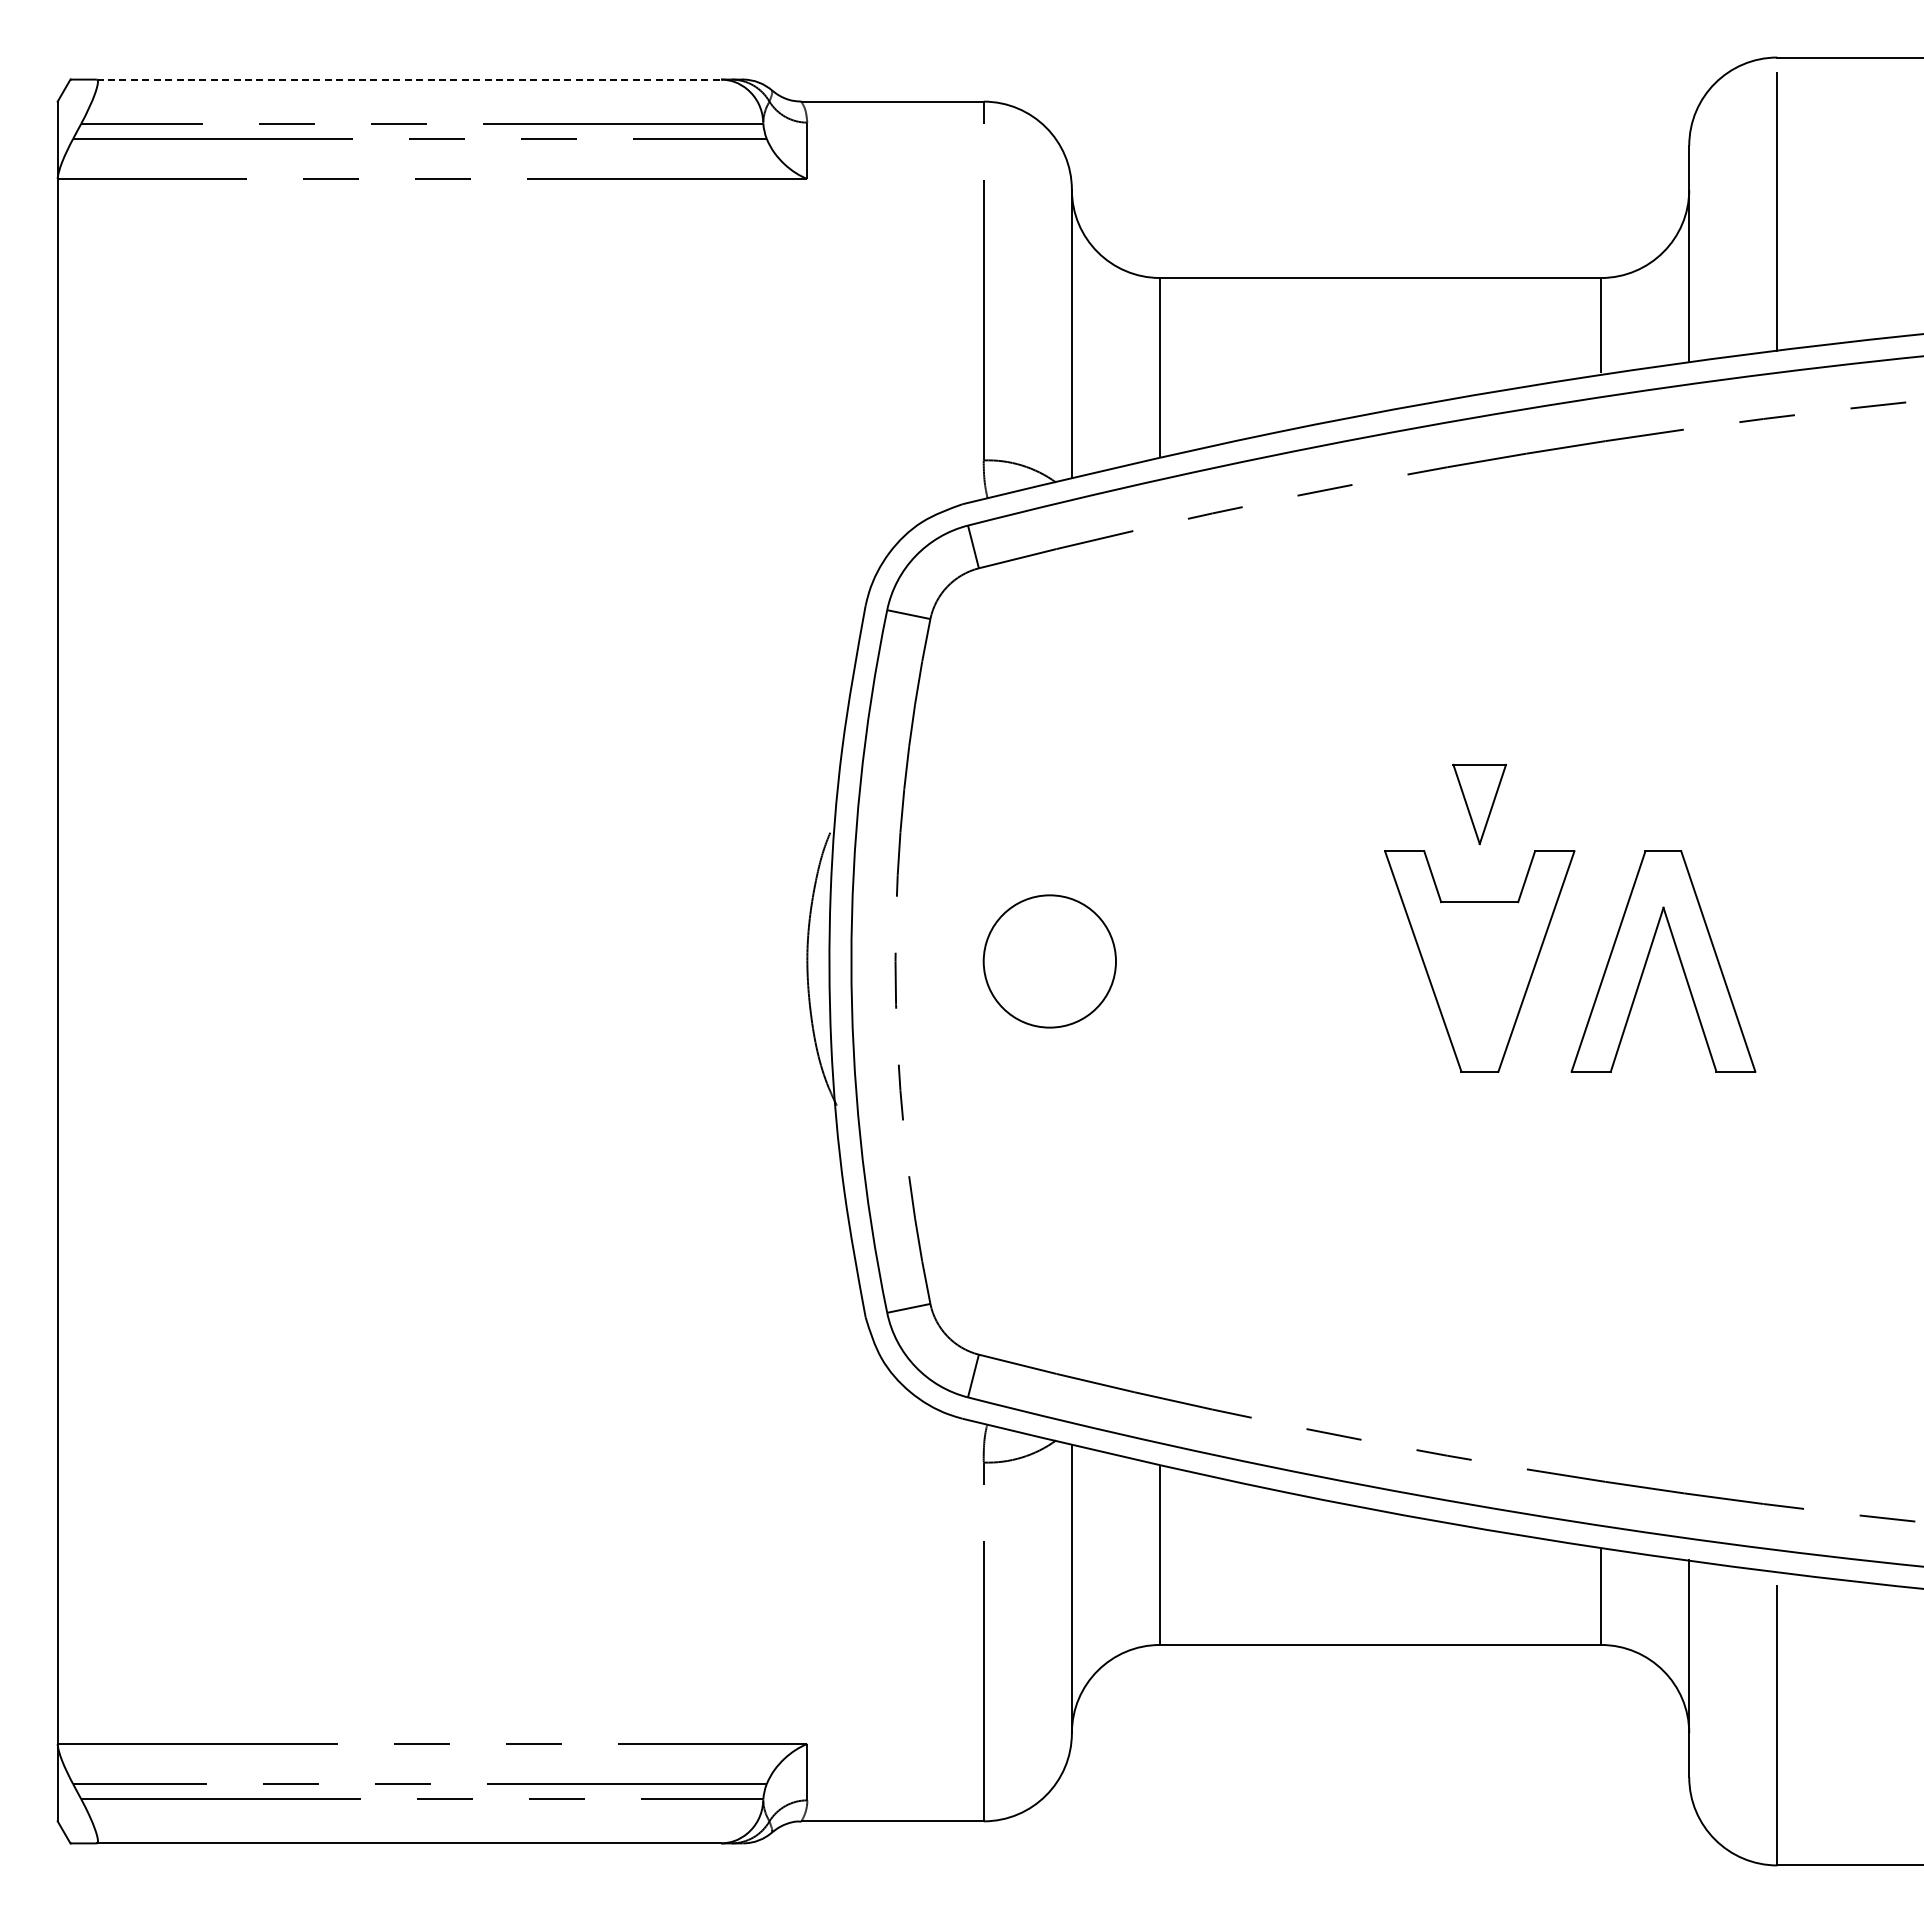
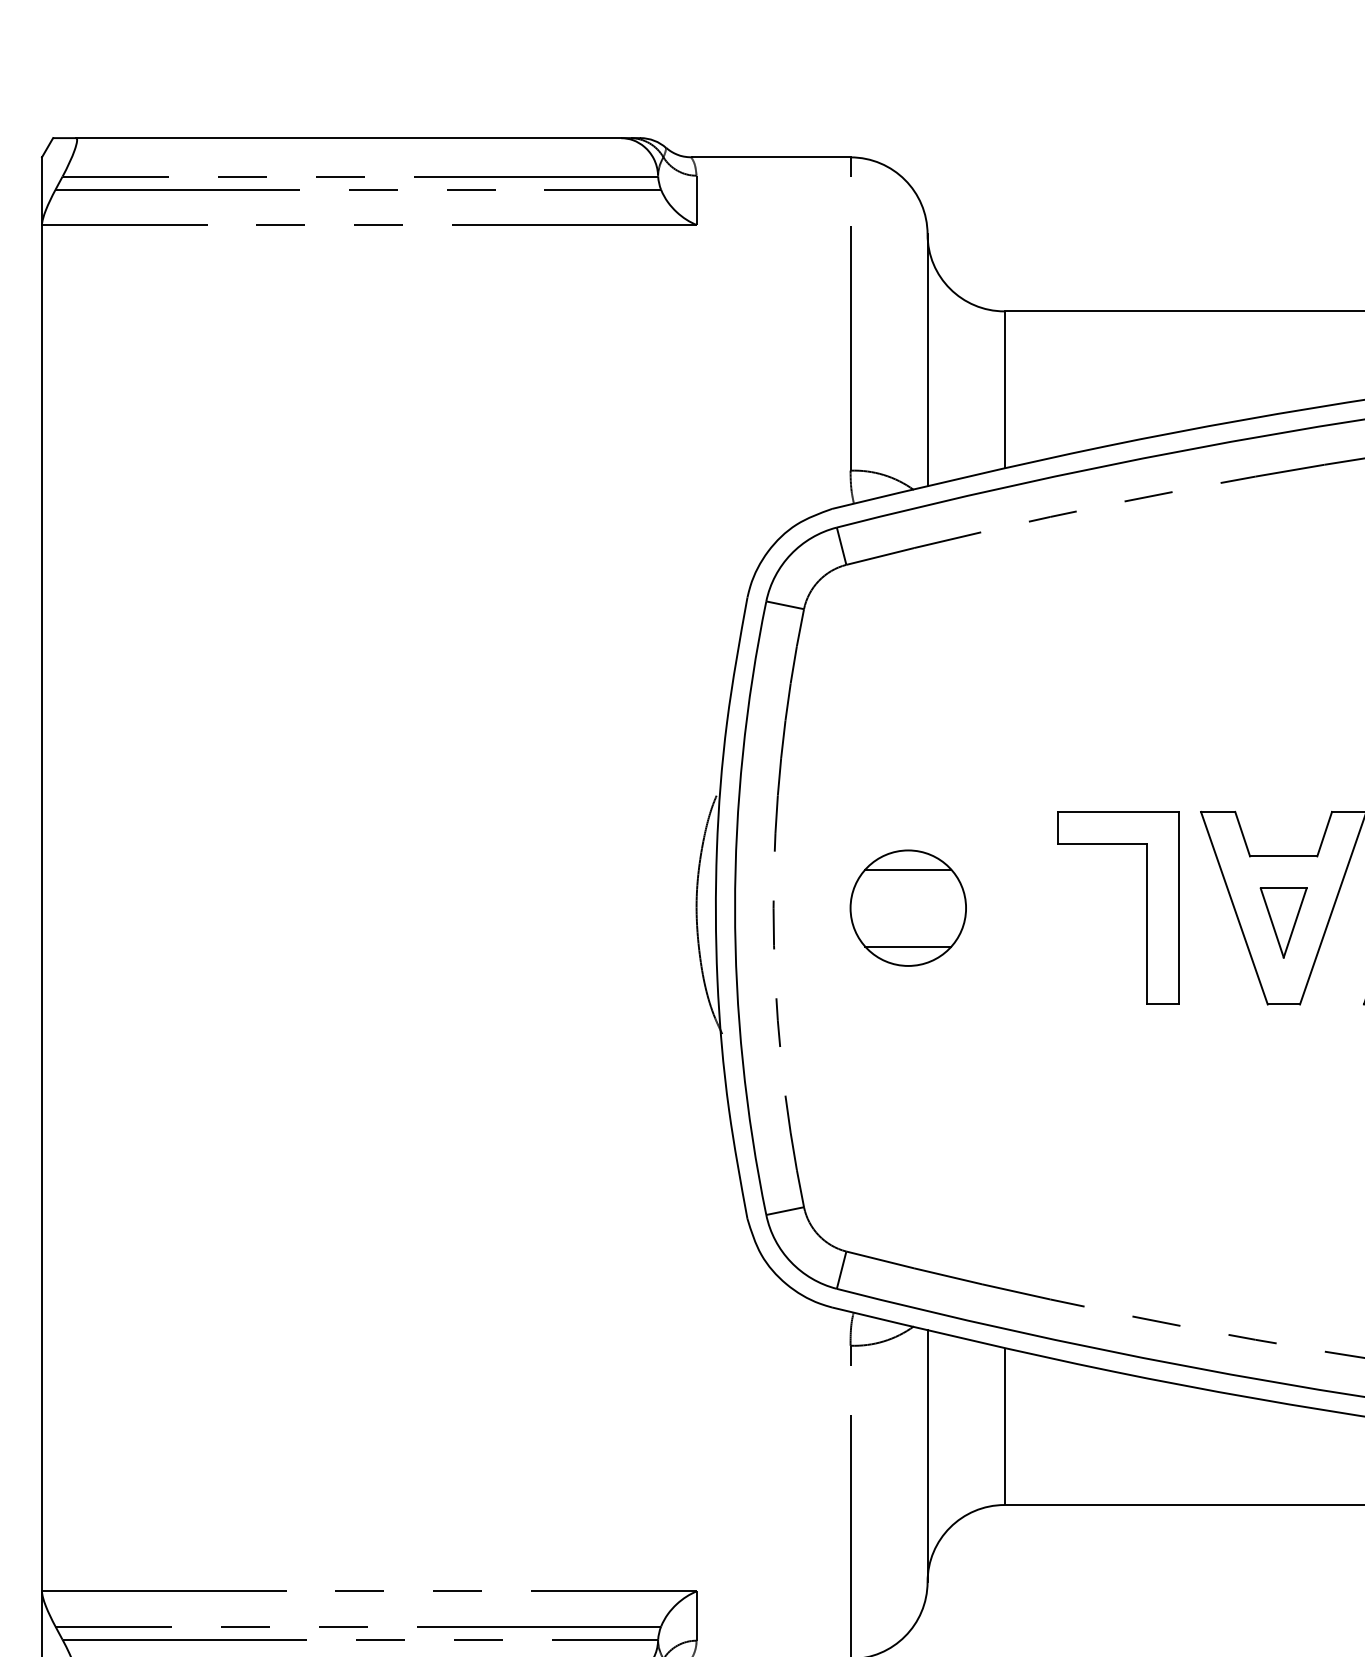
line: (409, 79) -> (349, 138), dashed -> solid
part: (1479, 803) -> (1283, 922), moved
line: (1049, 917) -> (908, 869), added
part: (1322, 961) -> (1146, 908), added
line: (1049, 1005) -> (908, 946), added

